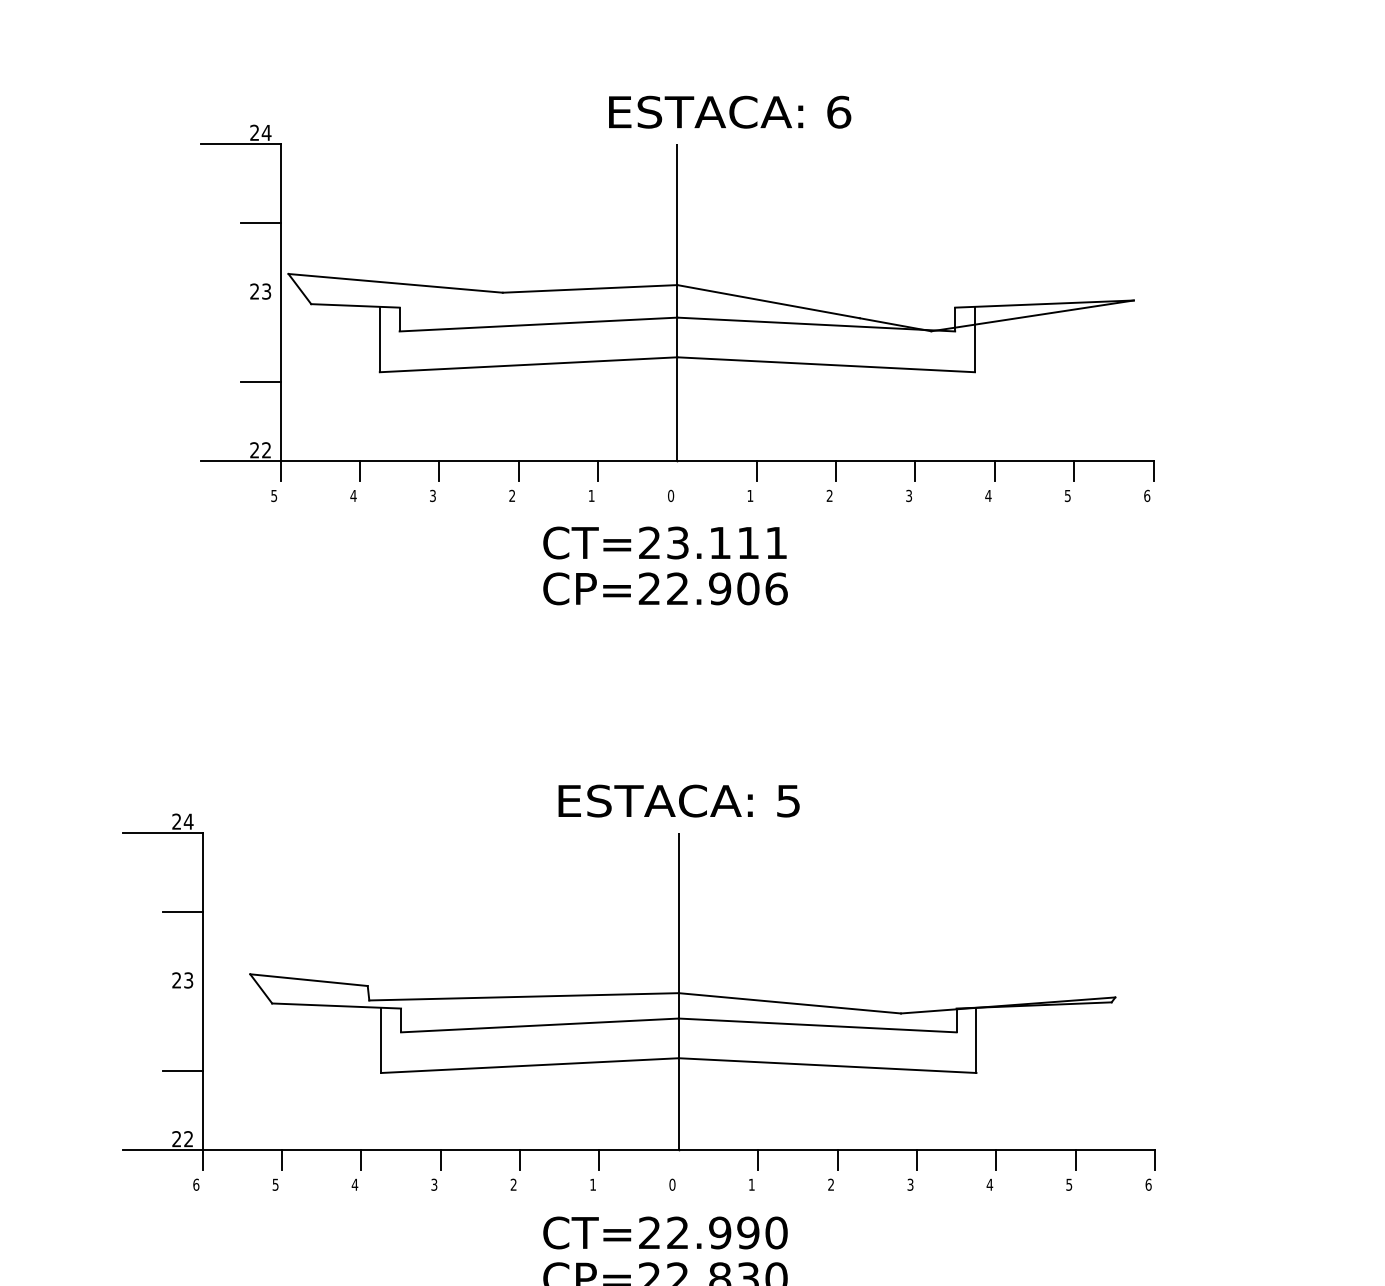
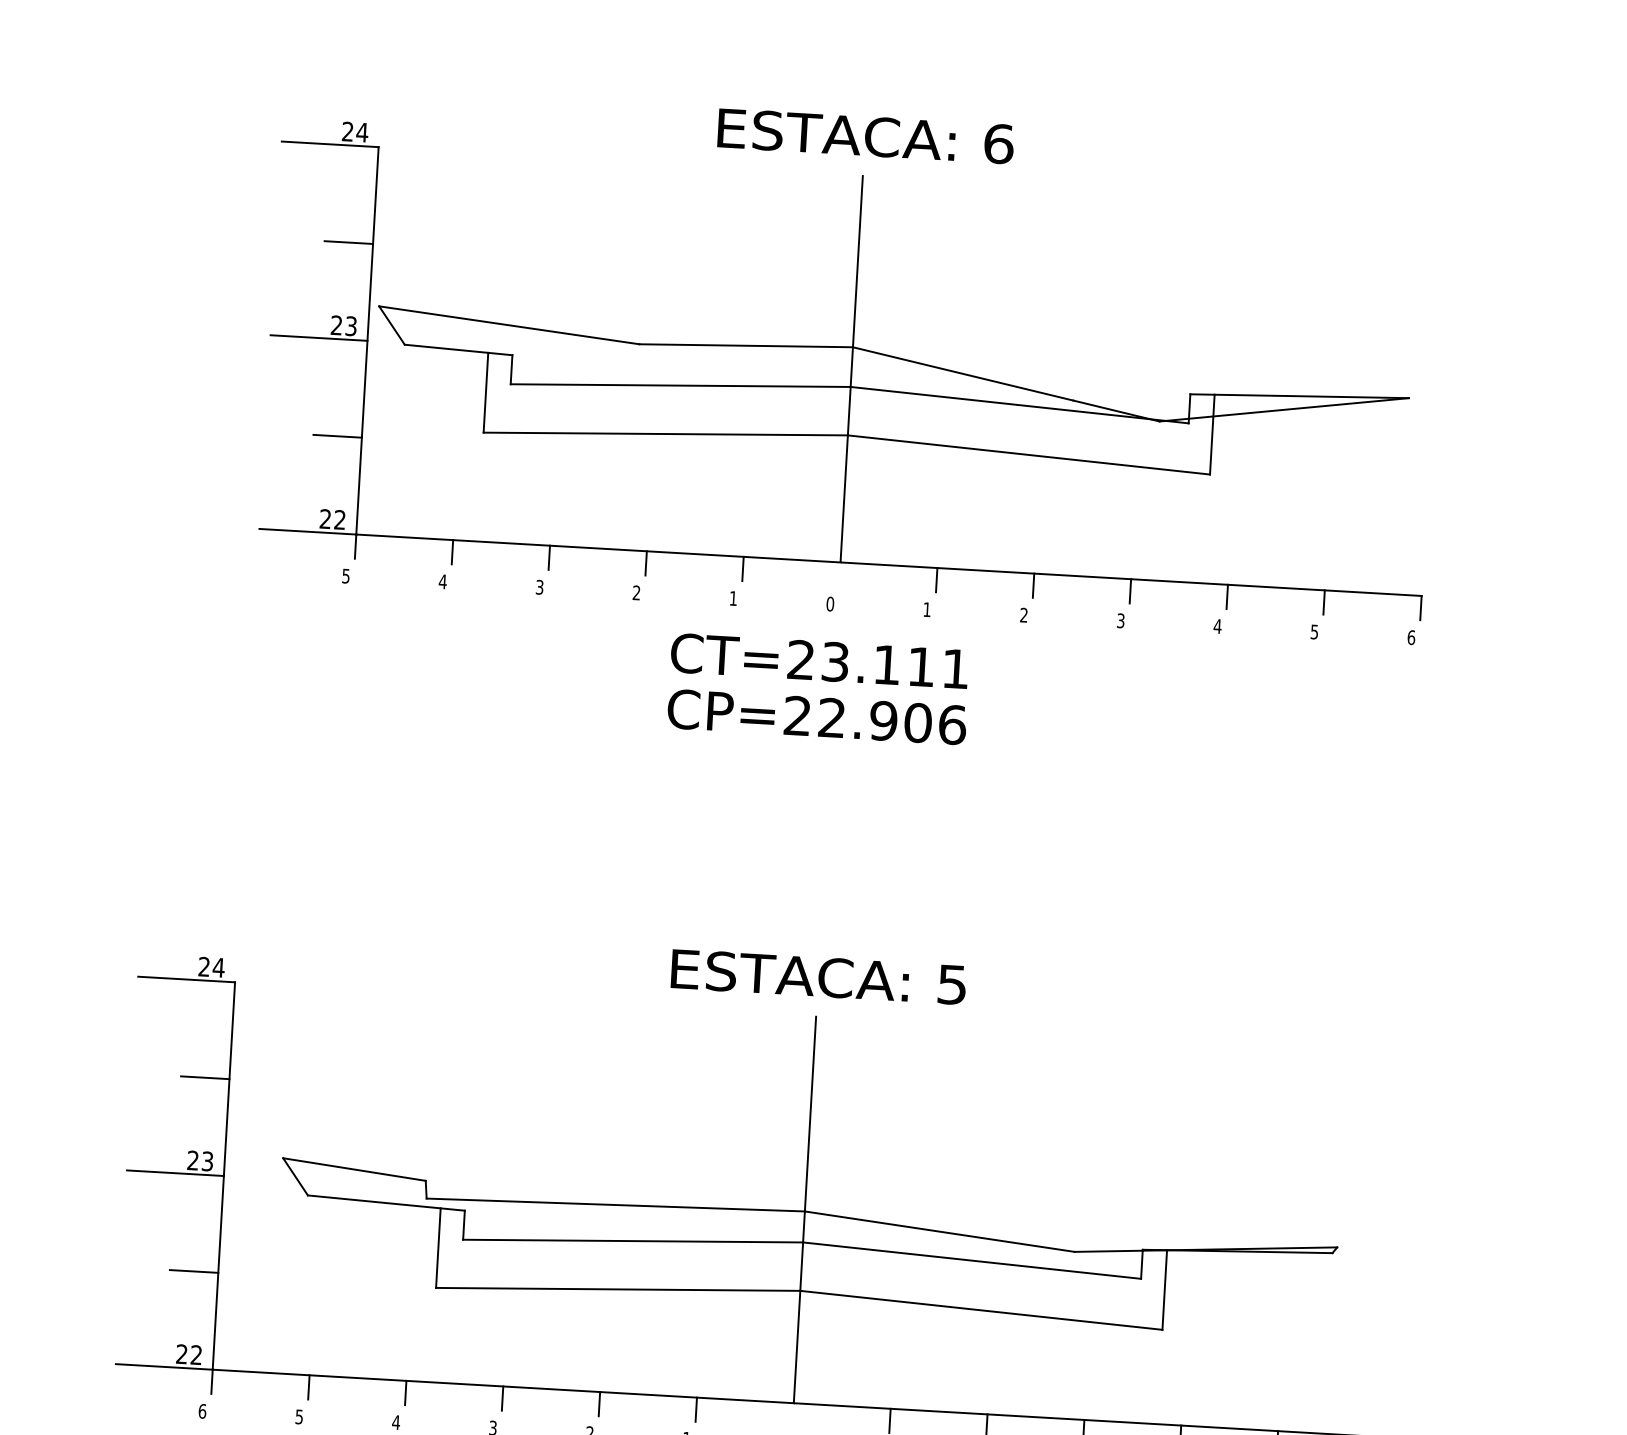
text: (730, 111) -> (866, 135), moved
line: (240, 302) -> (318, 337), added
line: (162, 991) -> (174, 1173), added

